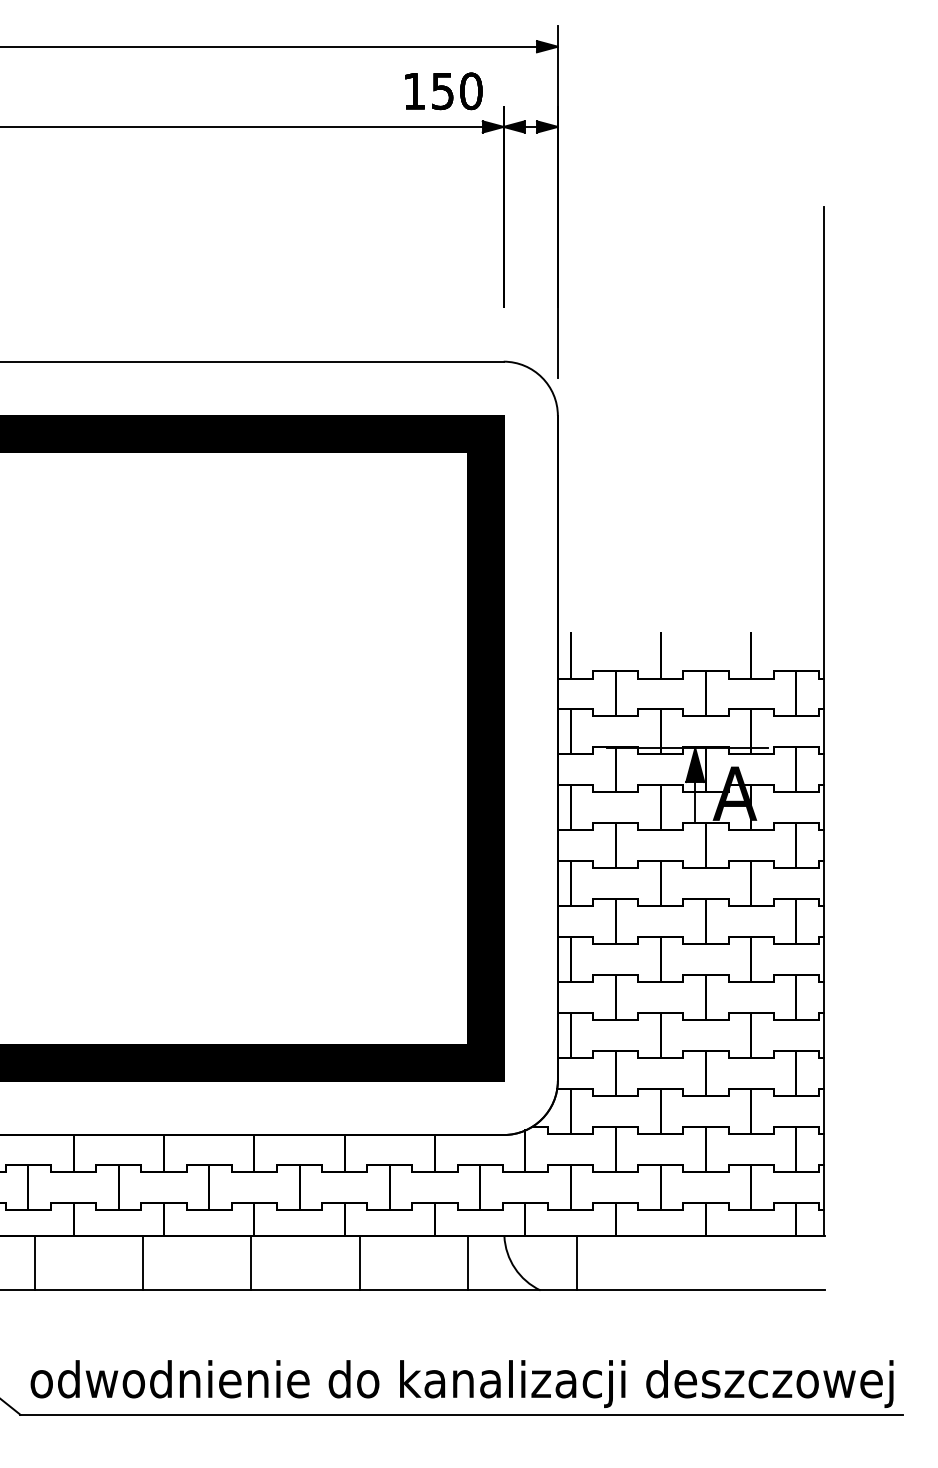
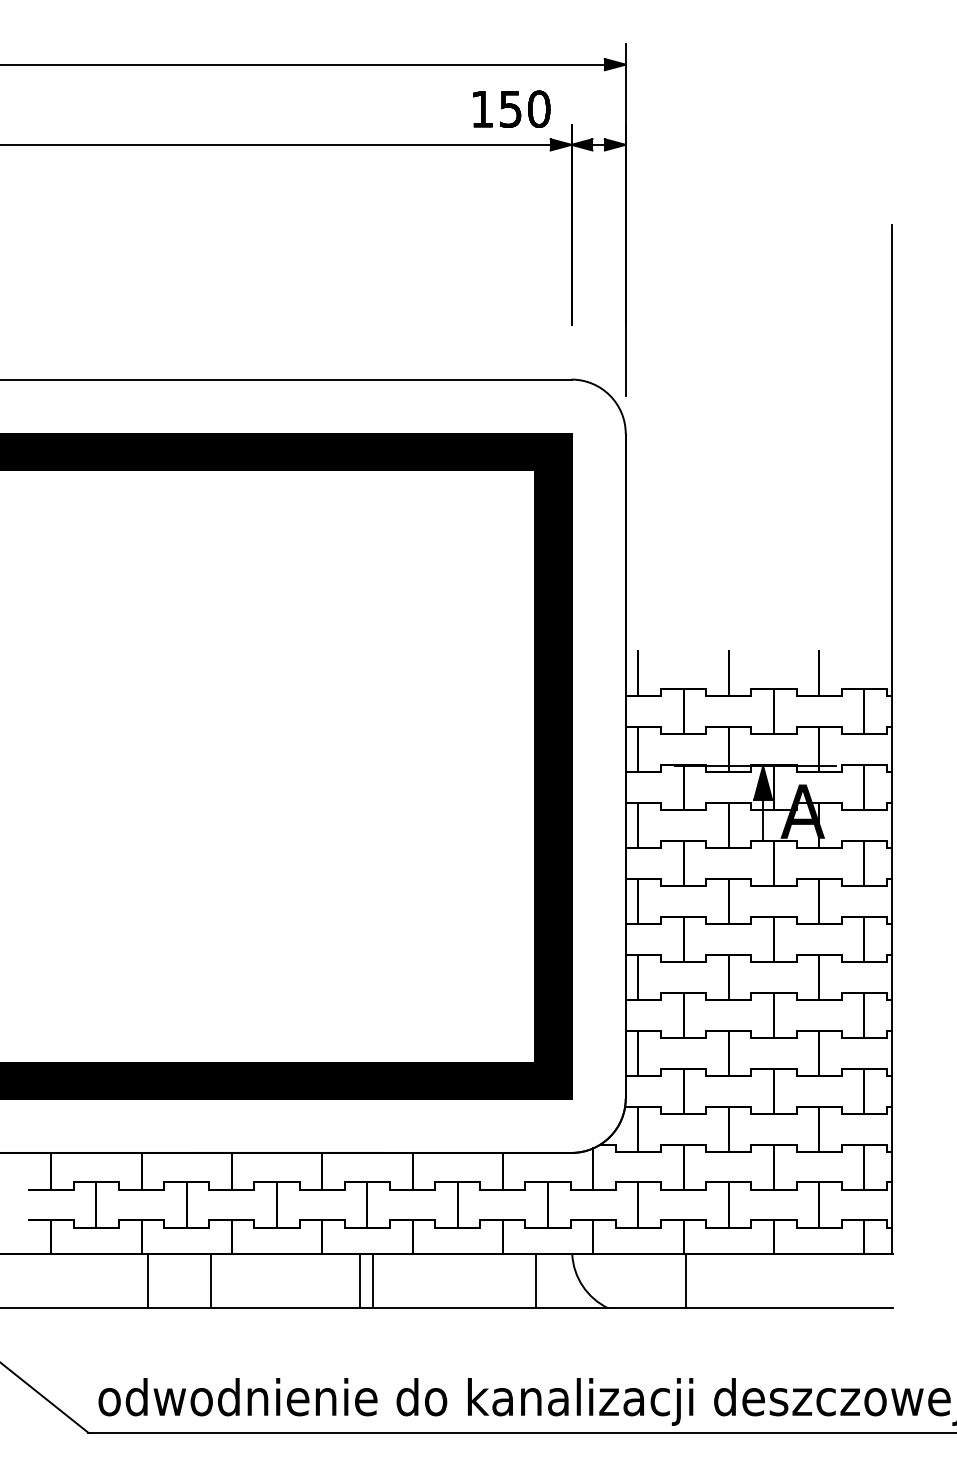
line: (34, 1263) -> (148, 1281), moved
line: (251, 1263) -> (360, 1281), moved
line: (359, 1263) -> (372, 1281), moved
line: (576, 1263) -> (685, 1281), moved

